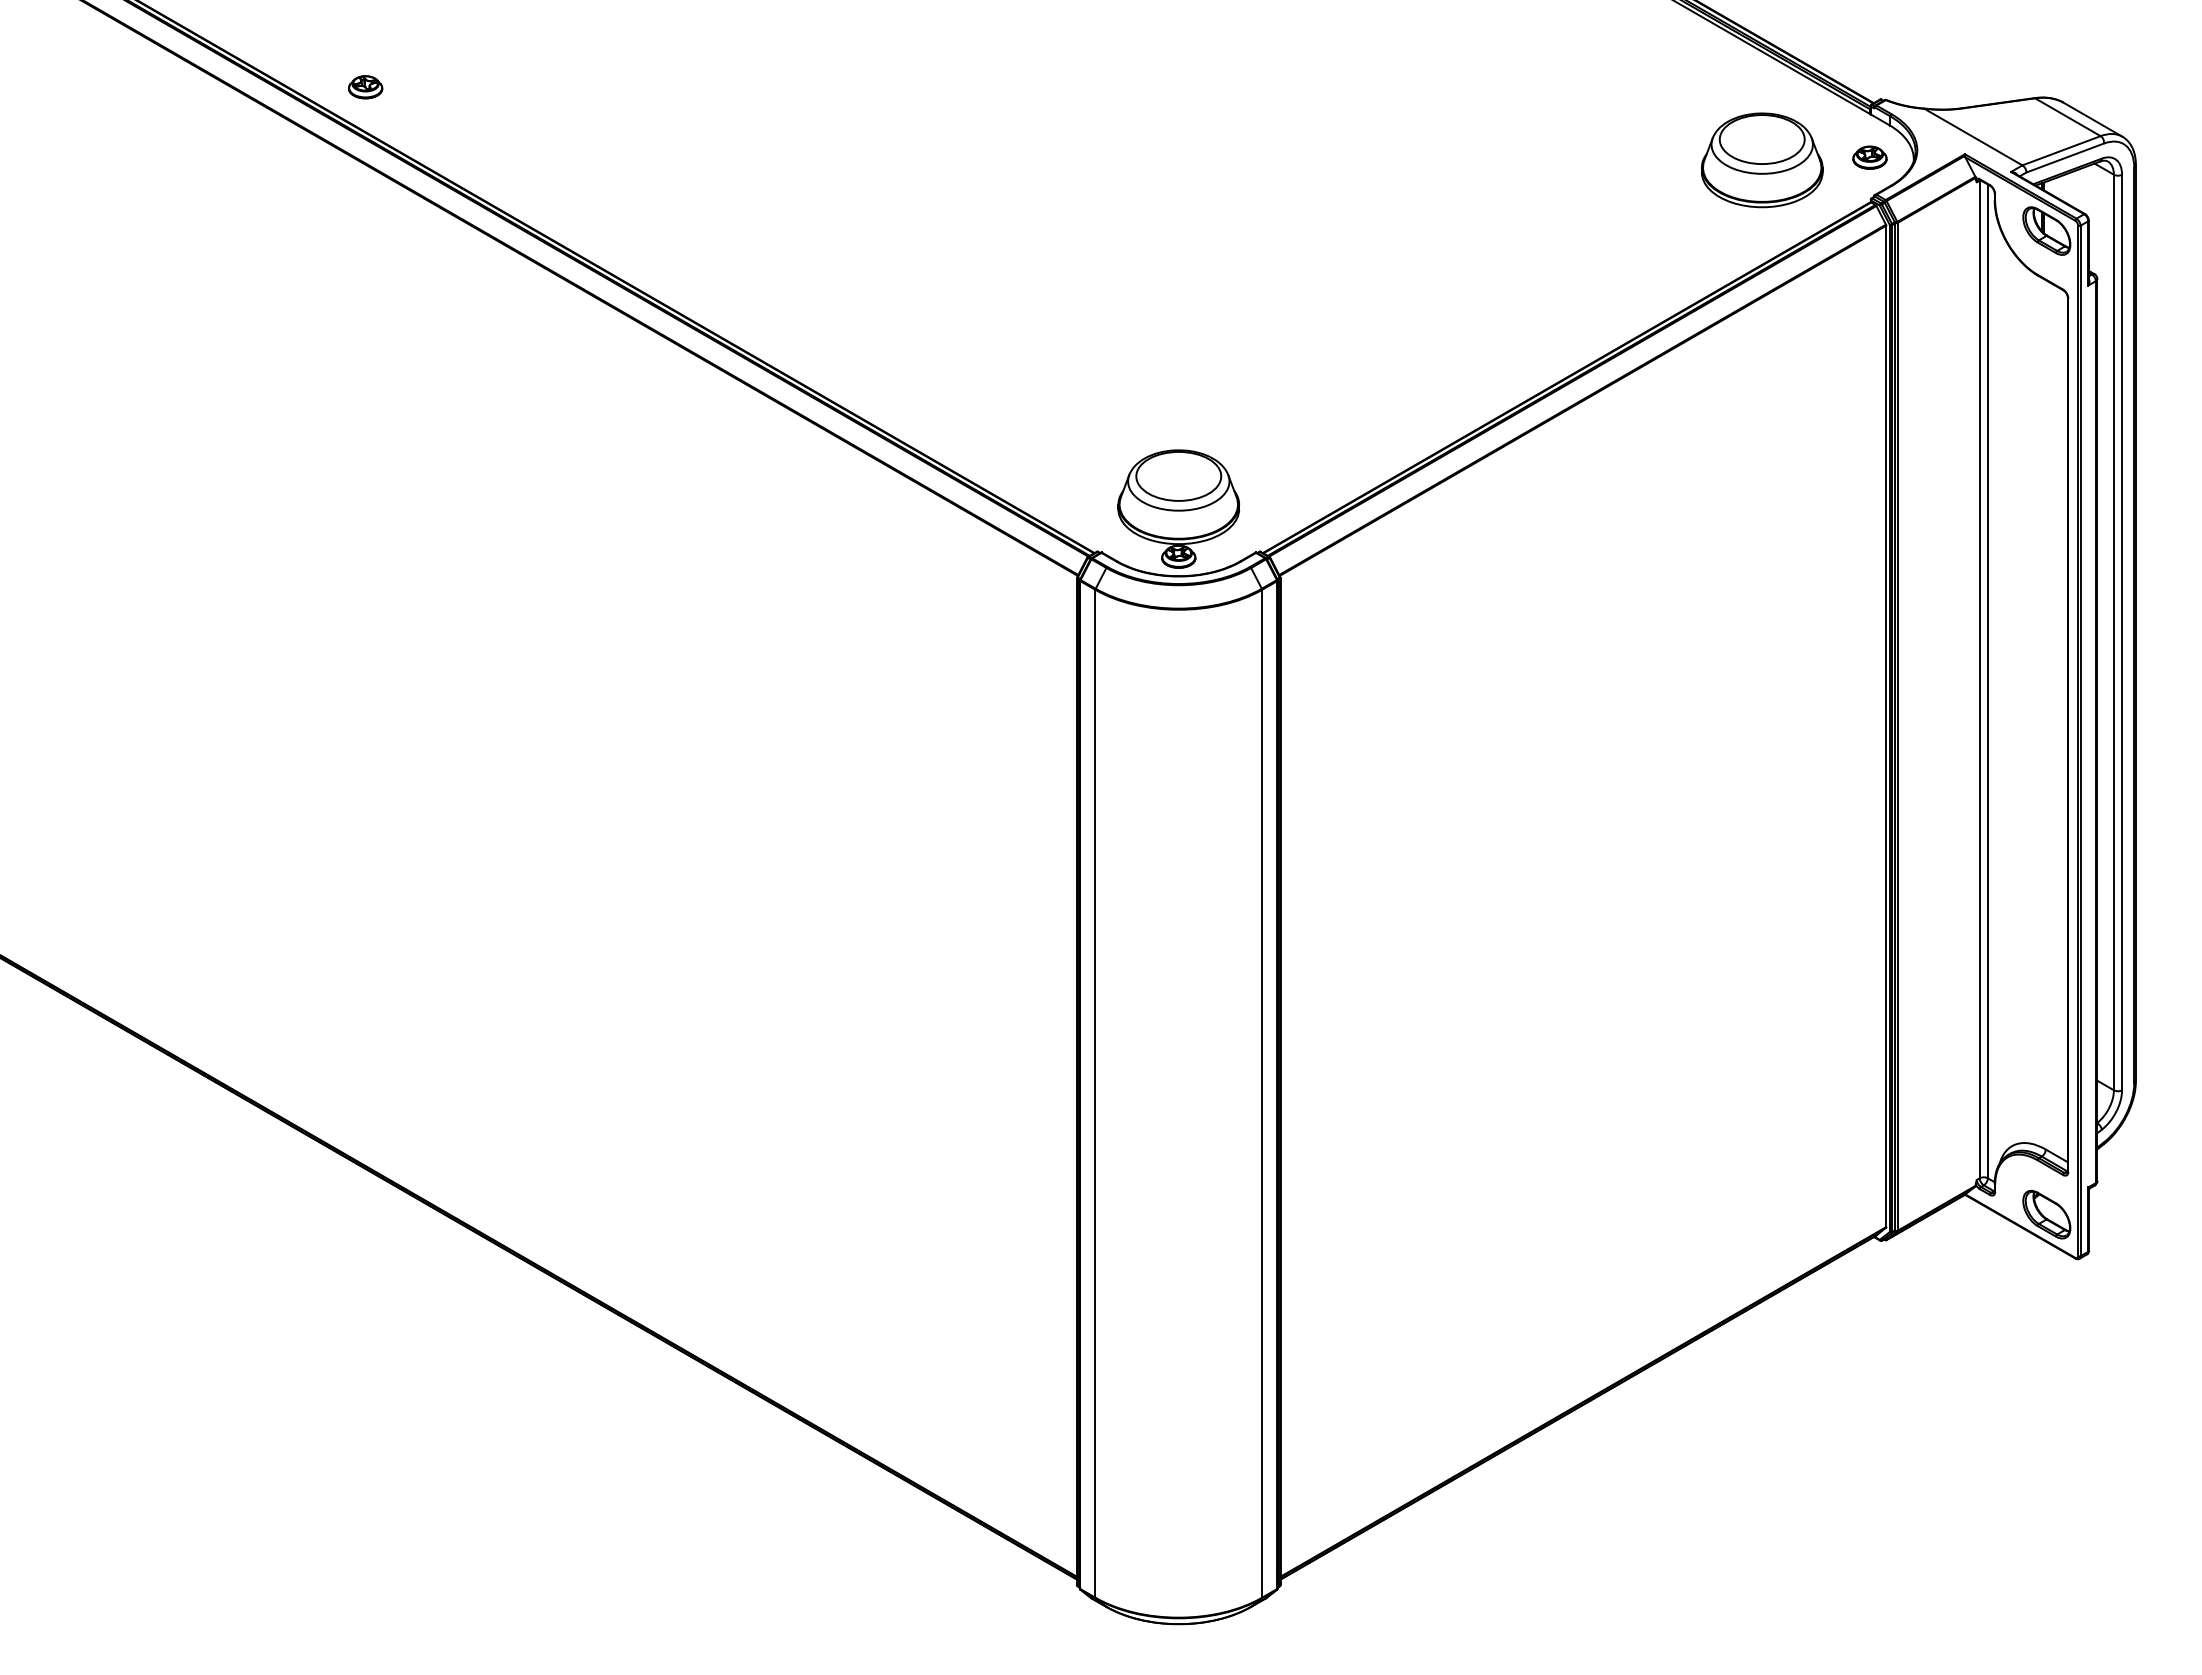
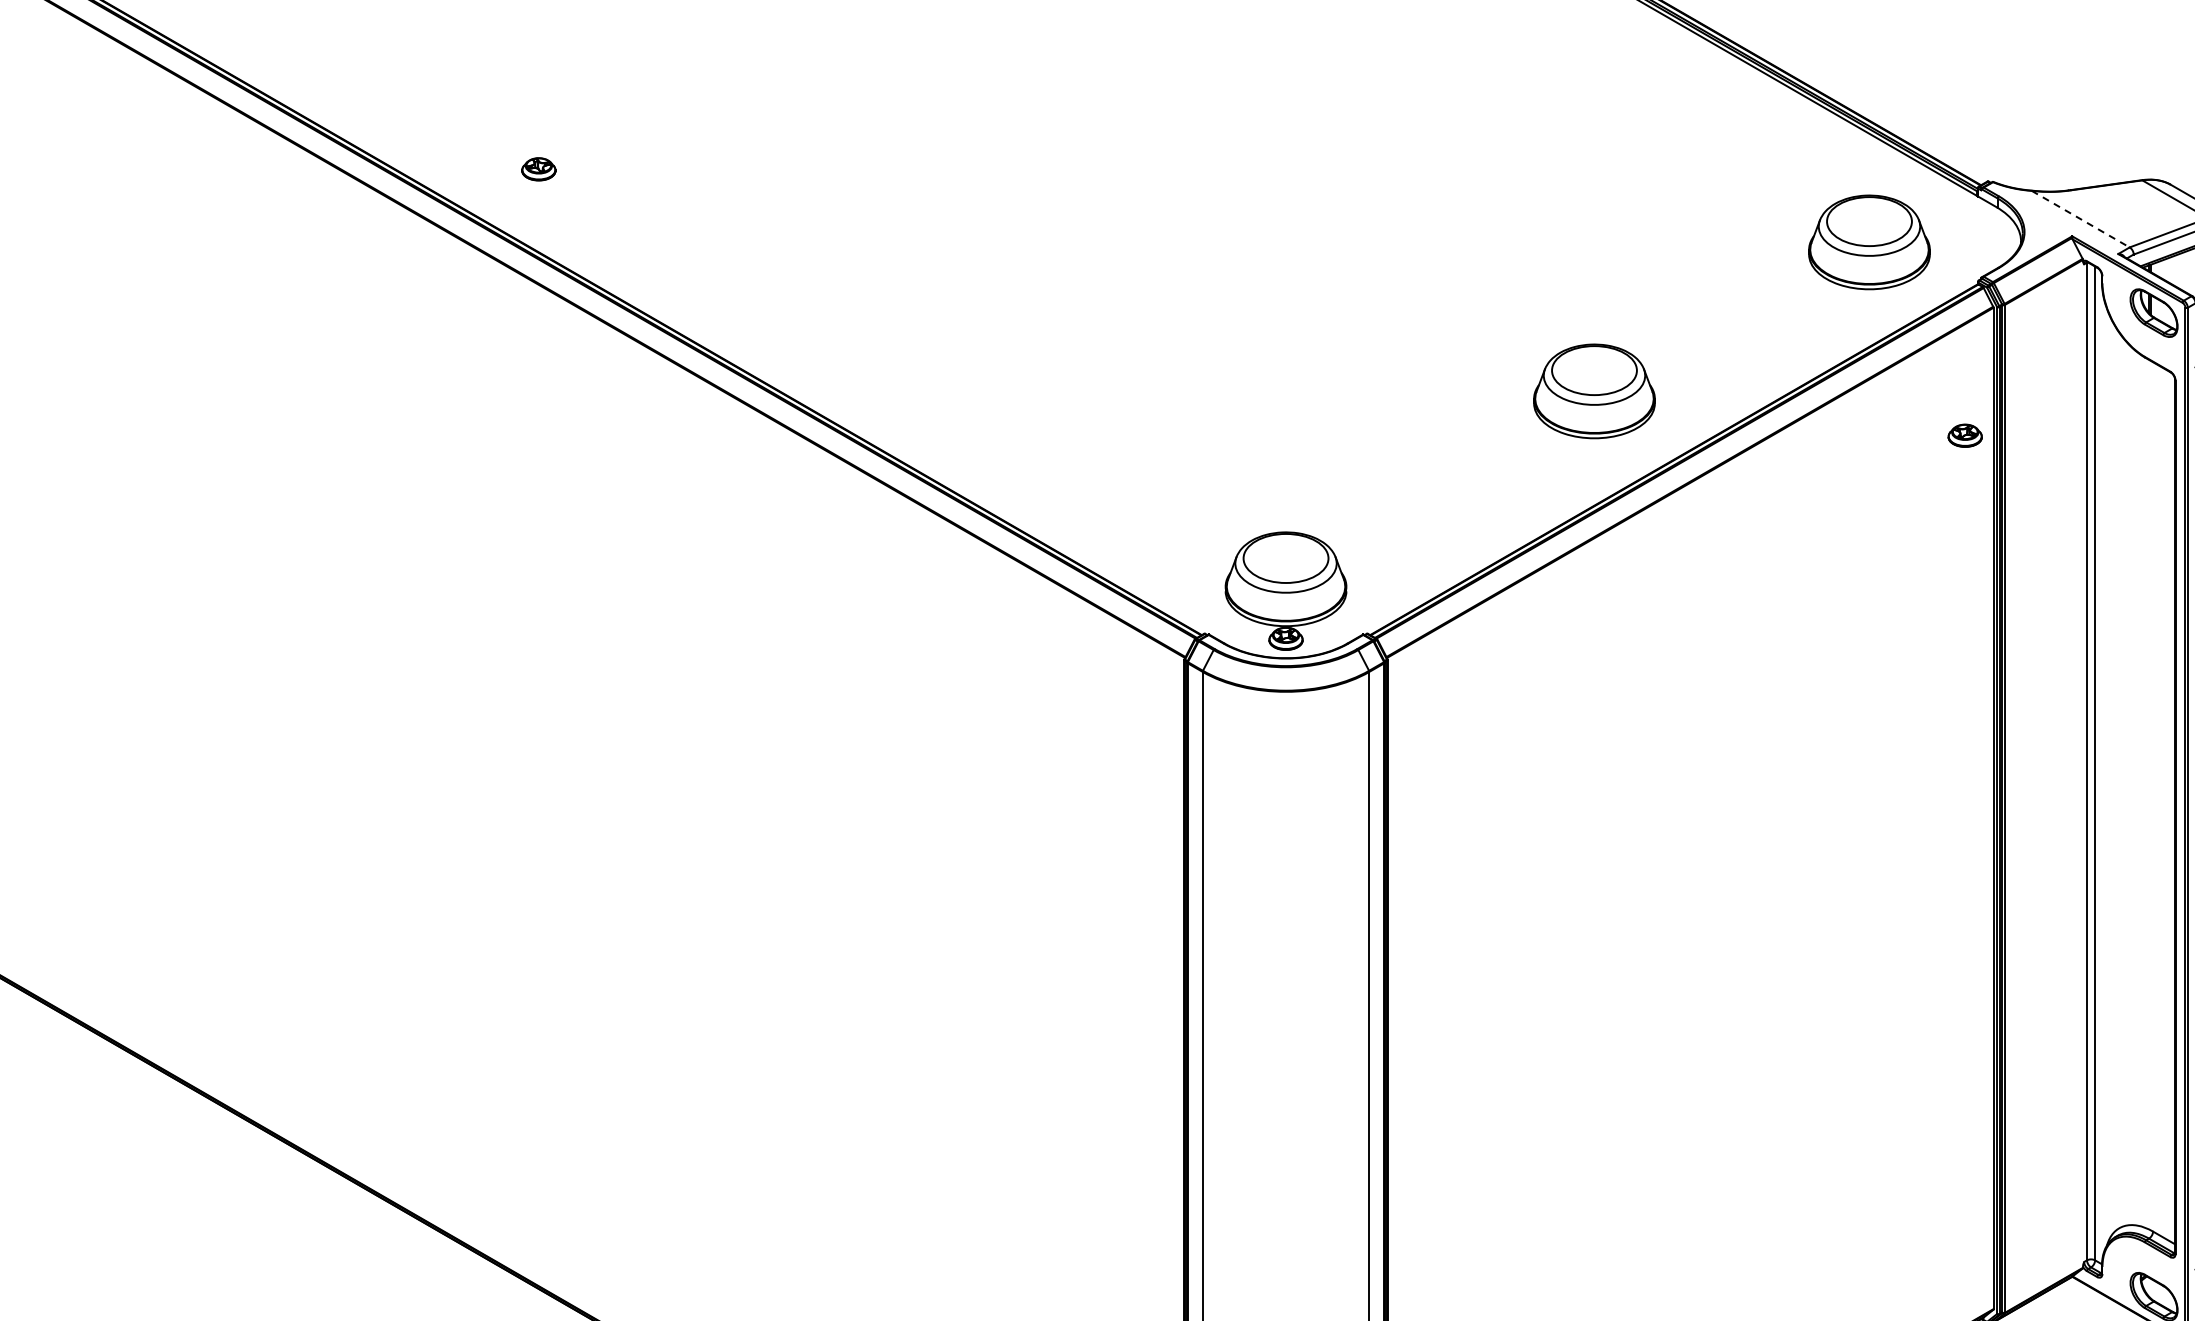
part: (365, 87) -> (538, 169), moved
line: (1973, 137) -> (2080, 219), solid -> dashed
part: (1869, 157) -> (1964, 435), moved
part: (1487, 309) -> (1594, 391), added

